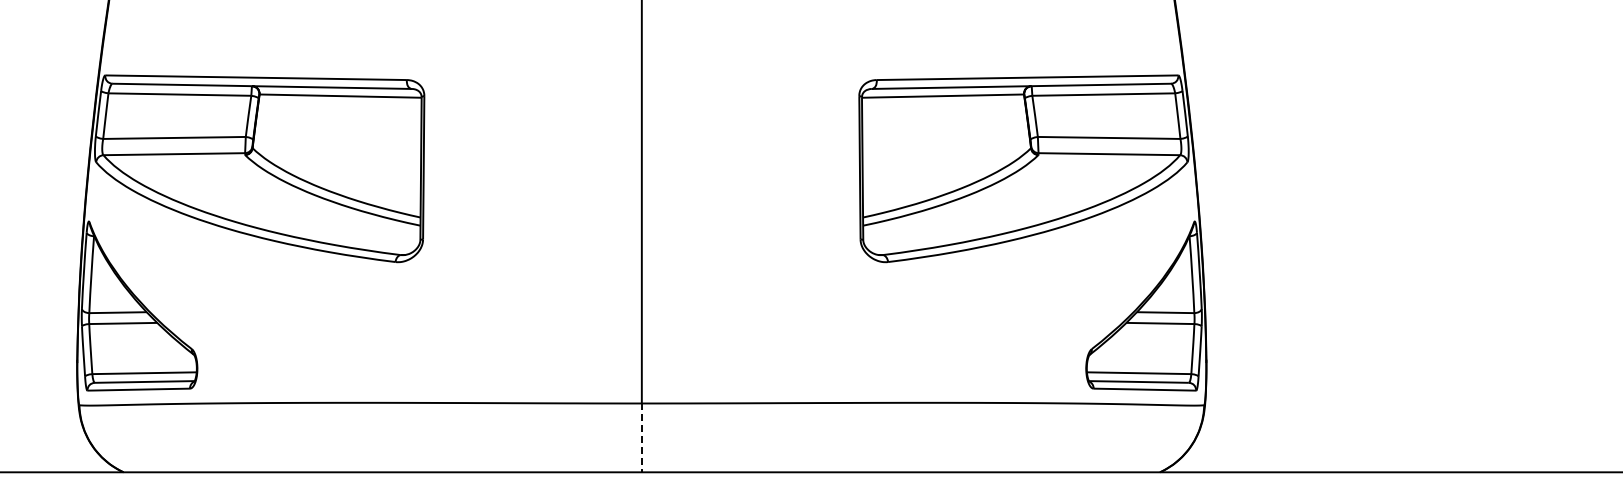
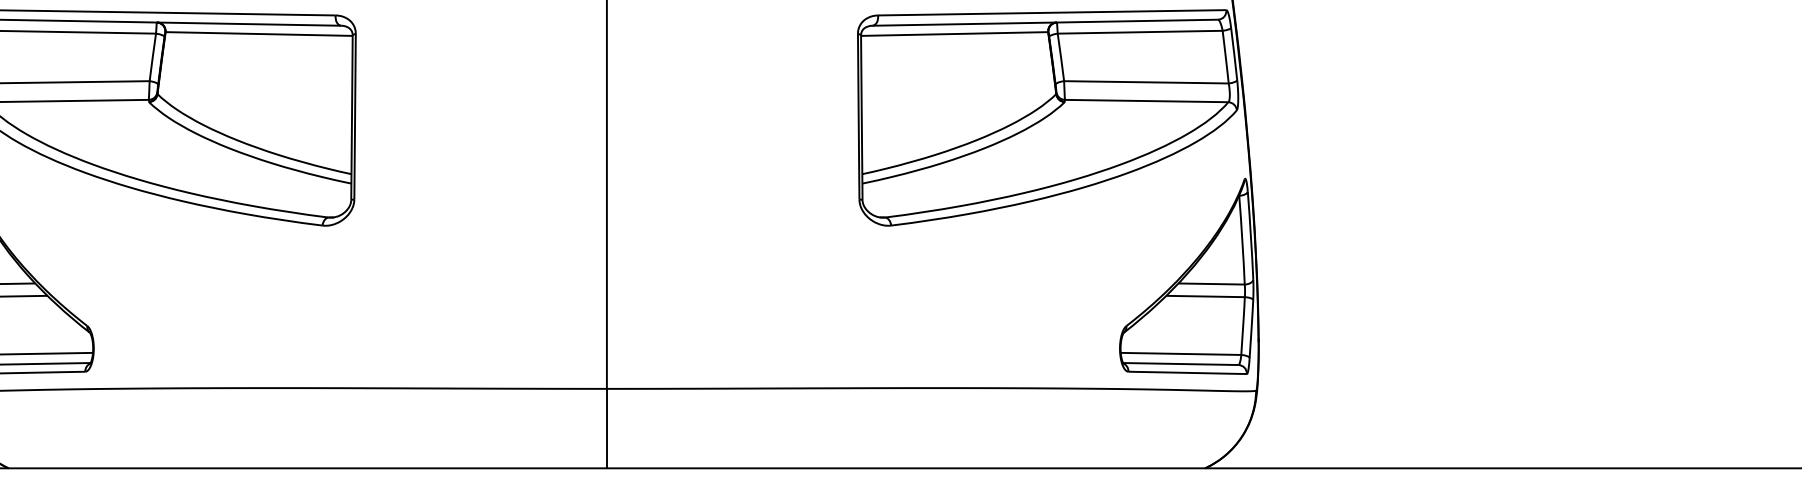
line: (641, 438) -> (606, 429), dashed -> solid

